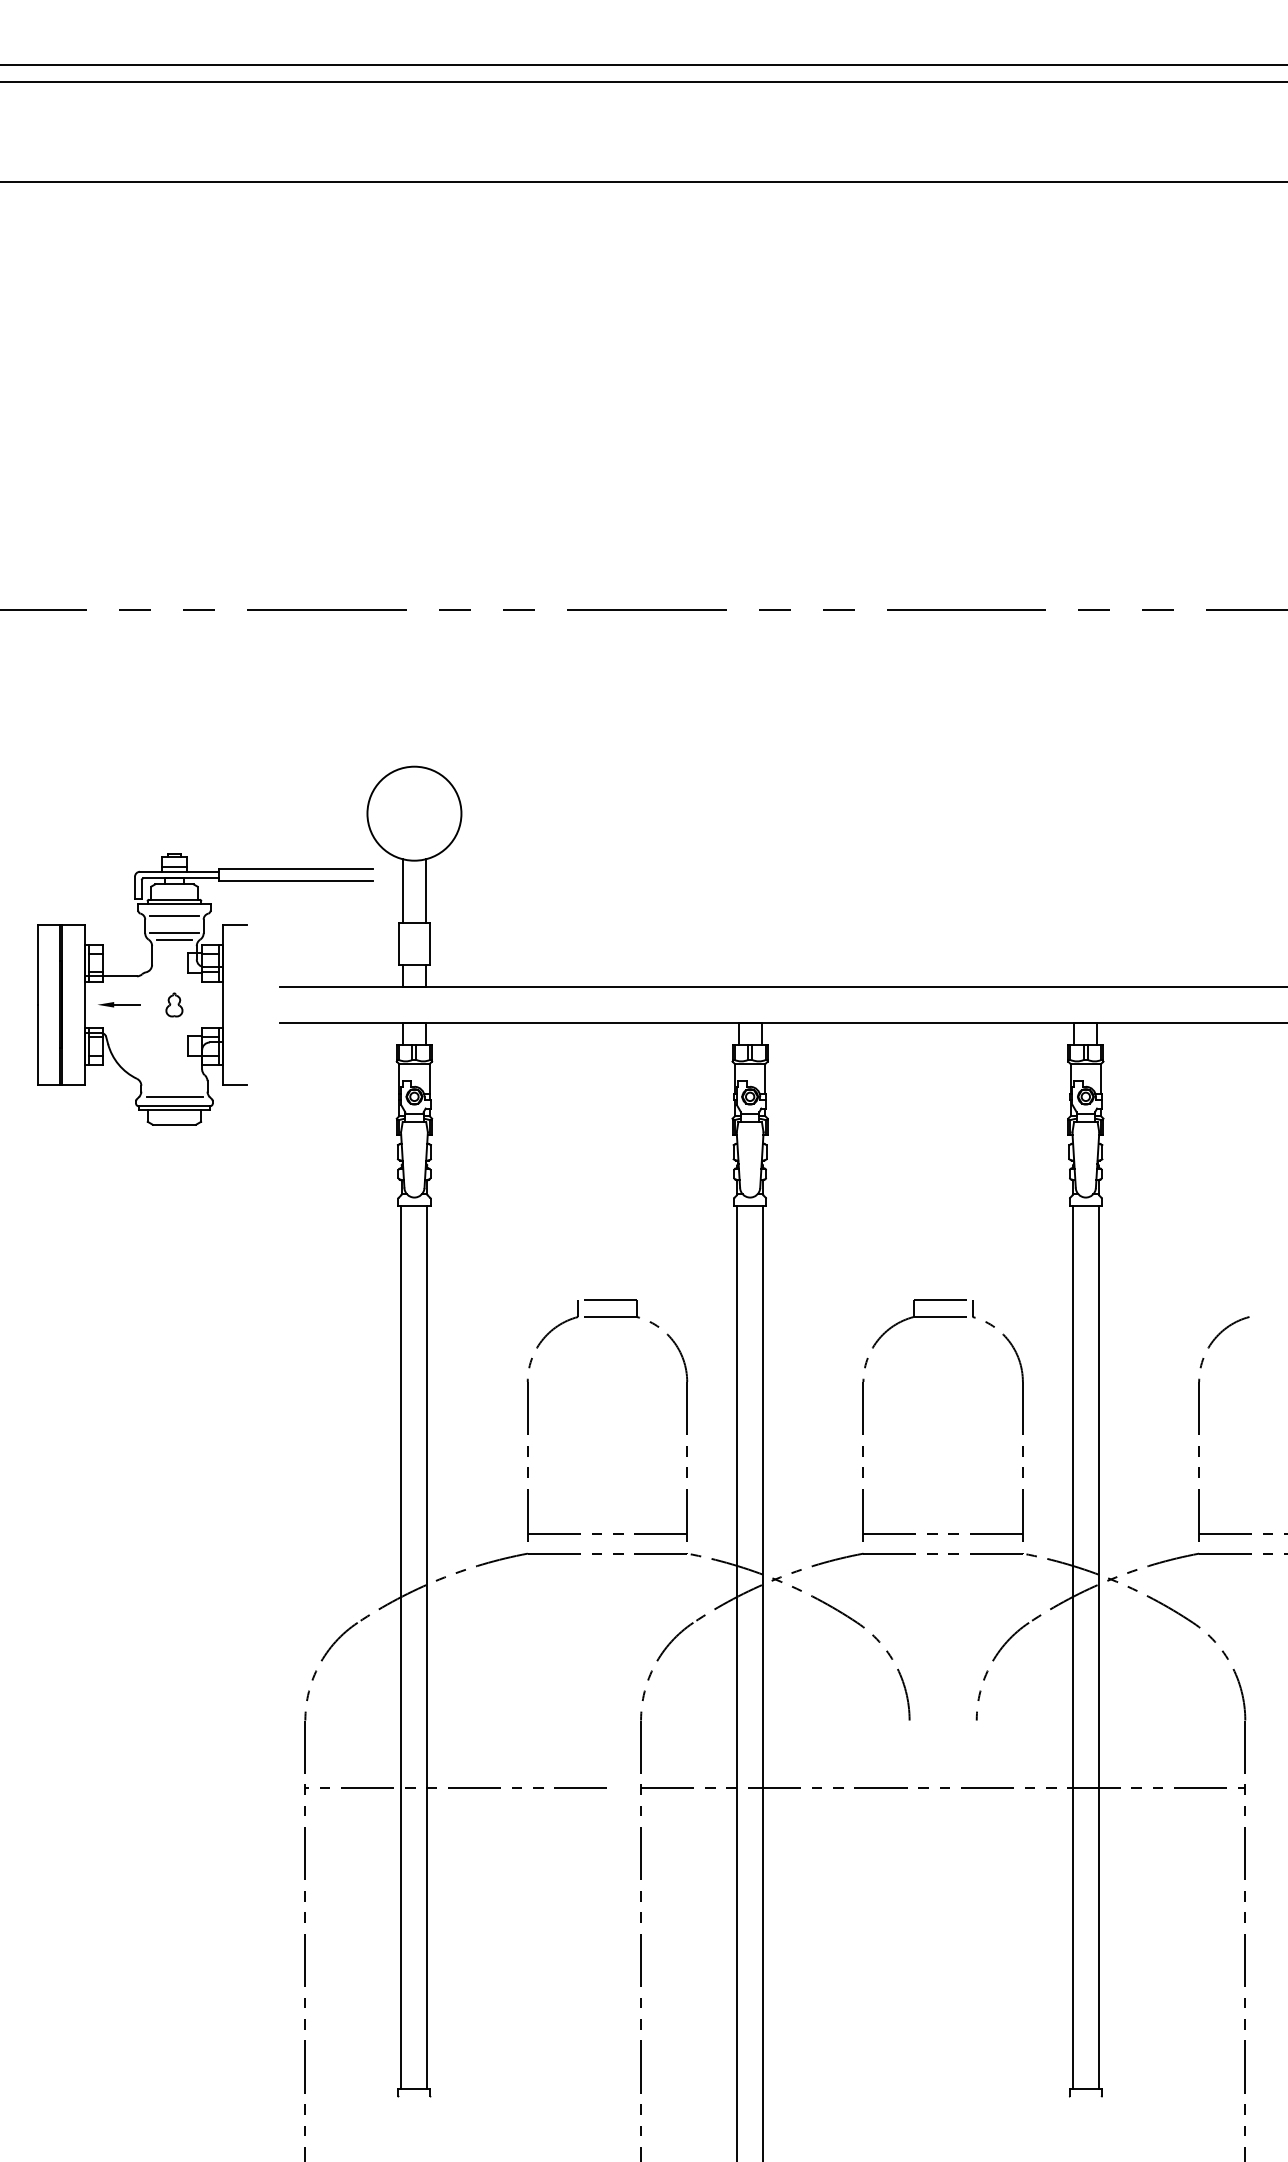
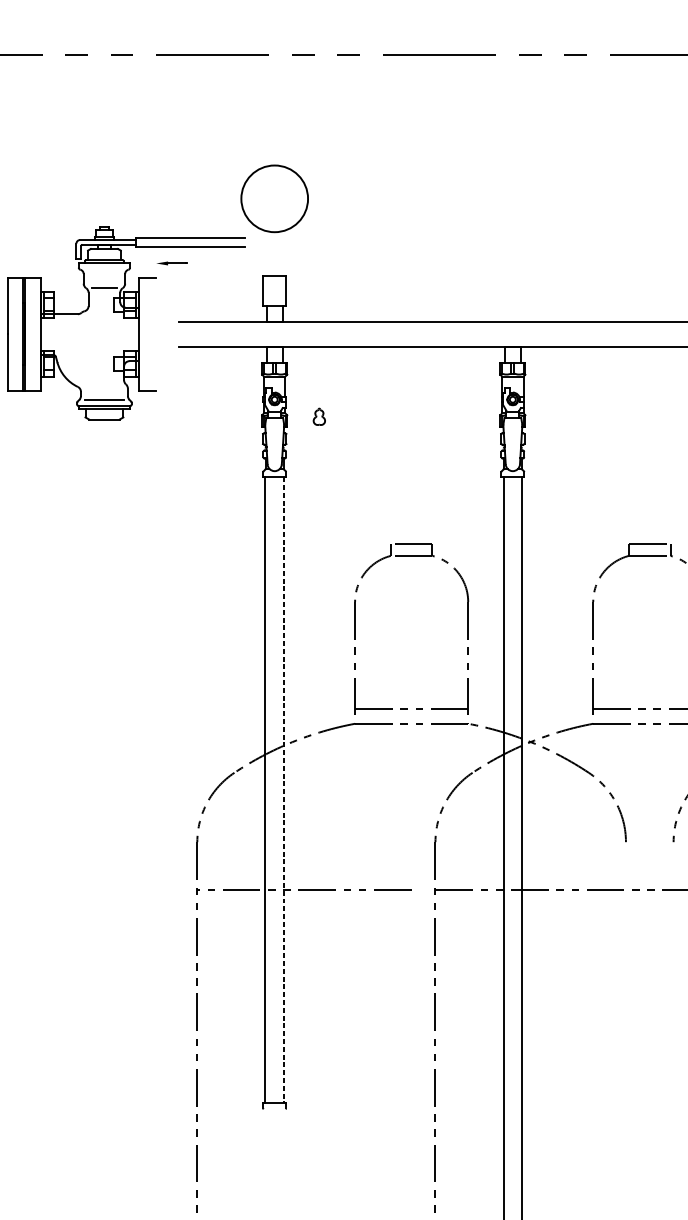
line: (402, 890) -> (266, 253), removed
line: (426, 890) -> (283, 253), removed
line: (174, 915) -> (104, 271), removed
line: (174, 933) -> (104, 283), removed
part: (119, 1004) -> (171, 263), moved
part: (174, 1004) -> (319, 416), moved
line: (427, 1647) -> (283, 790), solid -> dashed

